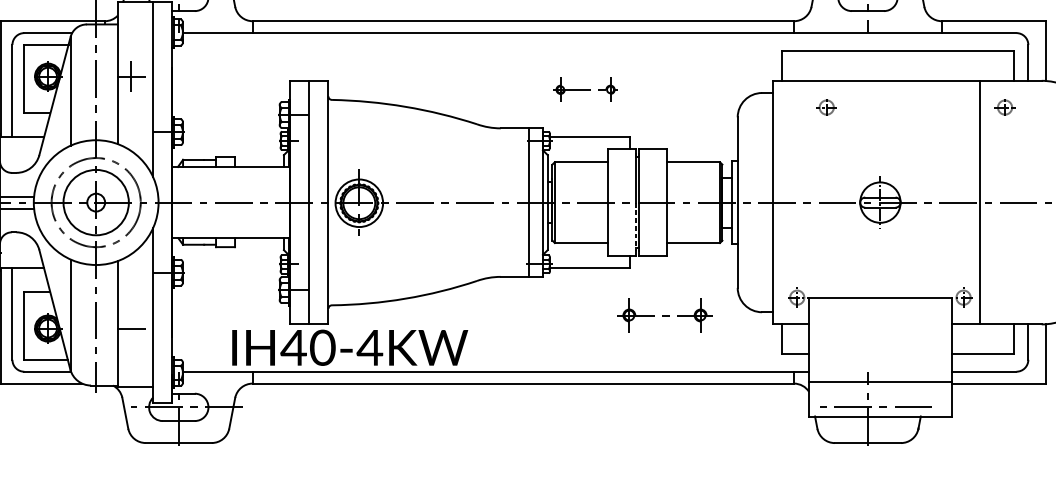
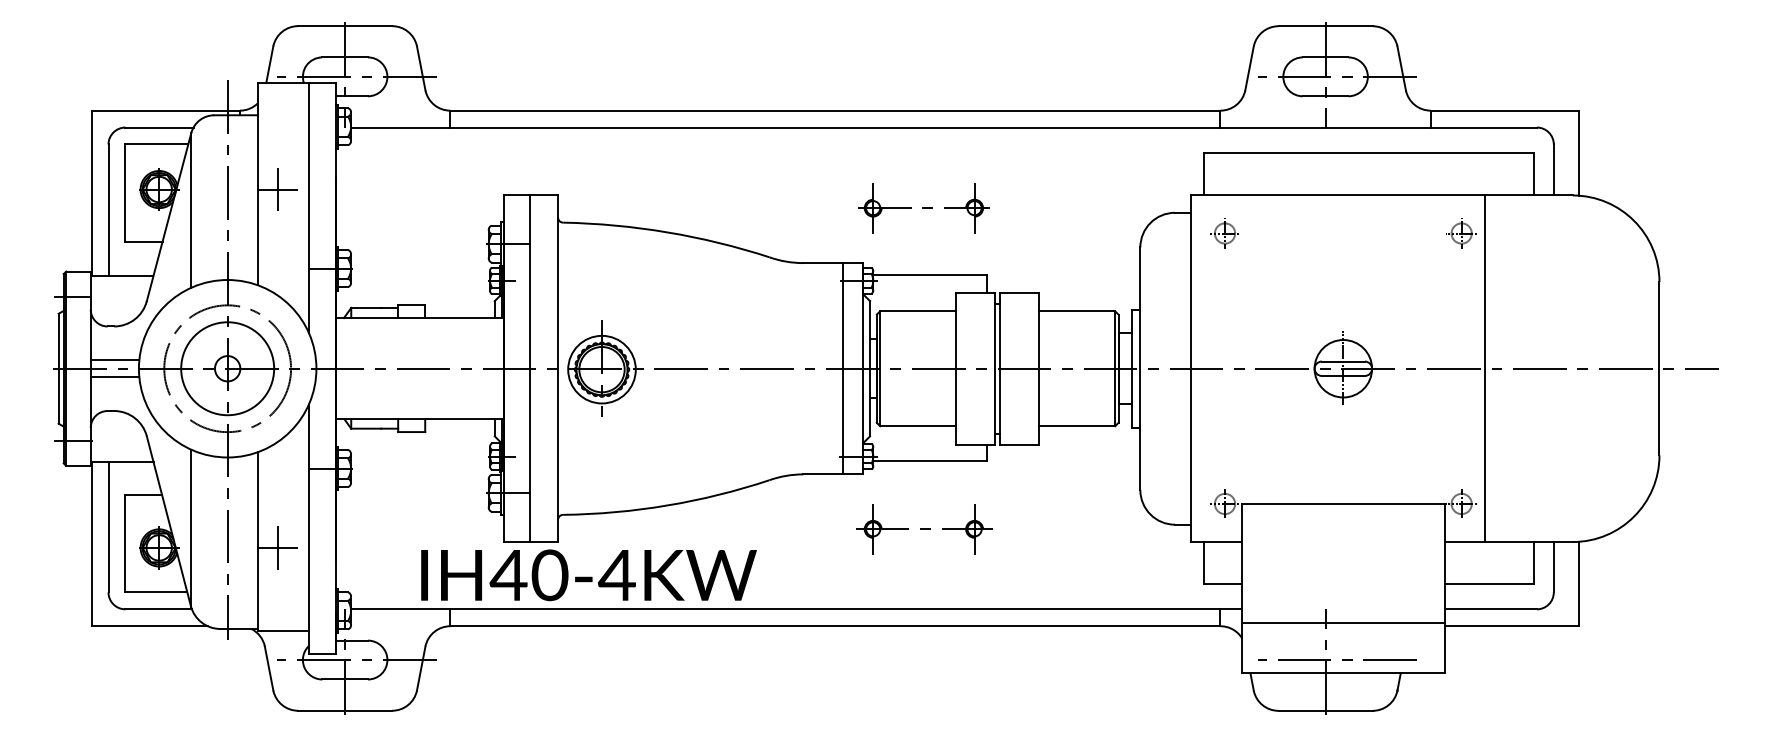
part: (585, 89) -> (923, 208), size x1.43
part: (826, 107) -> (1224, 233), moved
part: (1004, 107) -> (1461, 233), moved
line: (635, 227) -> (995, 403), dashed -> solid
part: (665, 315) -> (924, 529), moved
line: (131, 328) -> (277, 547), added

